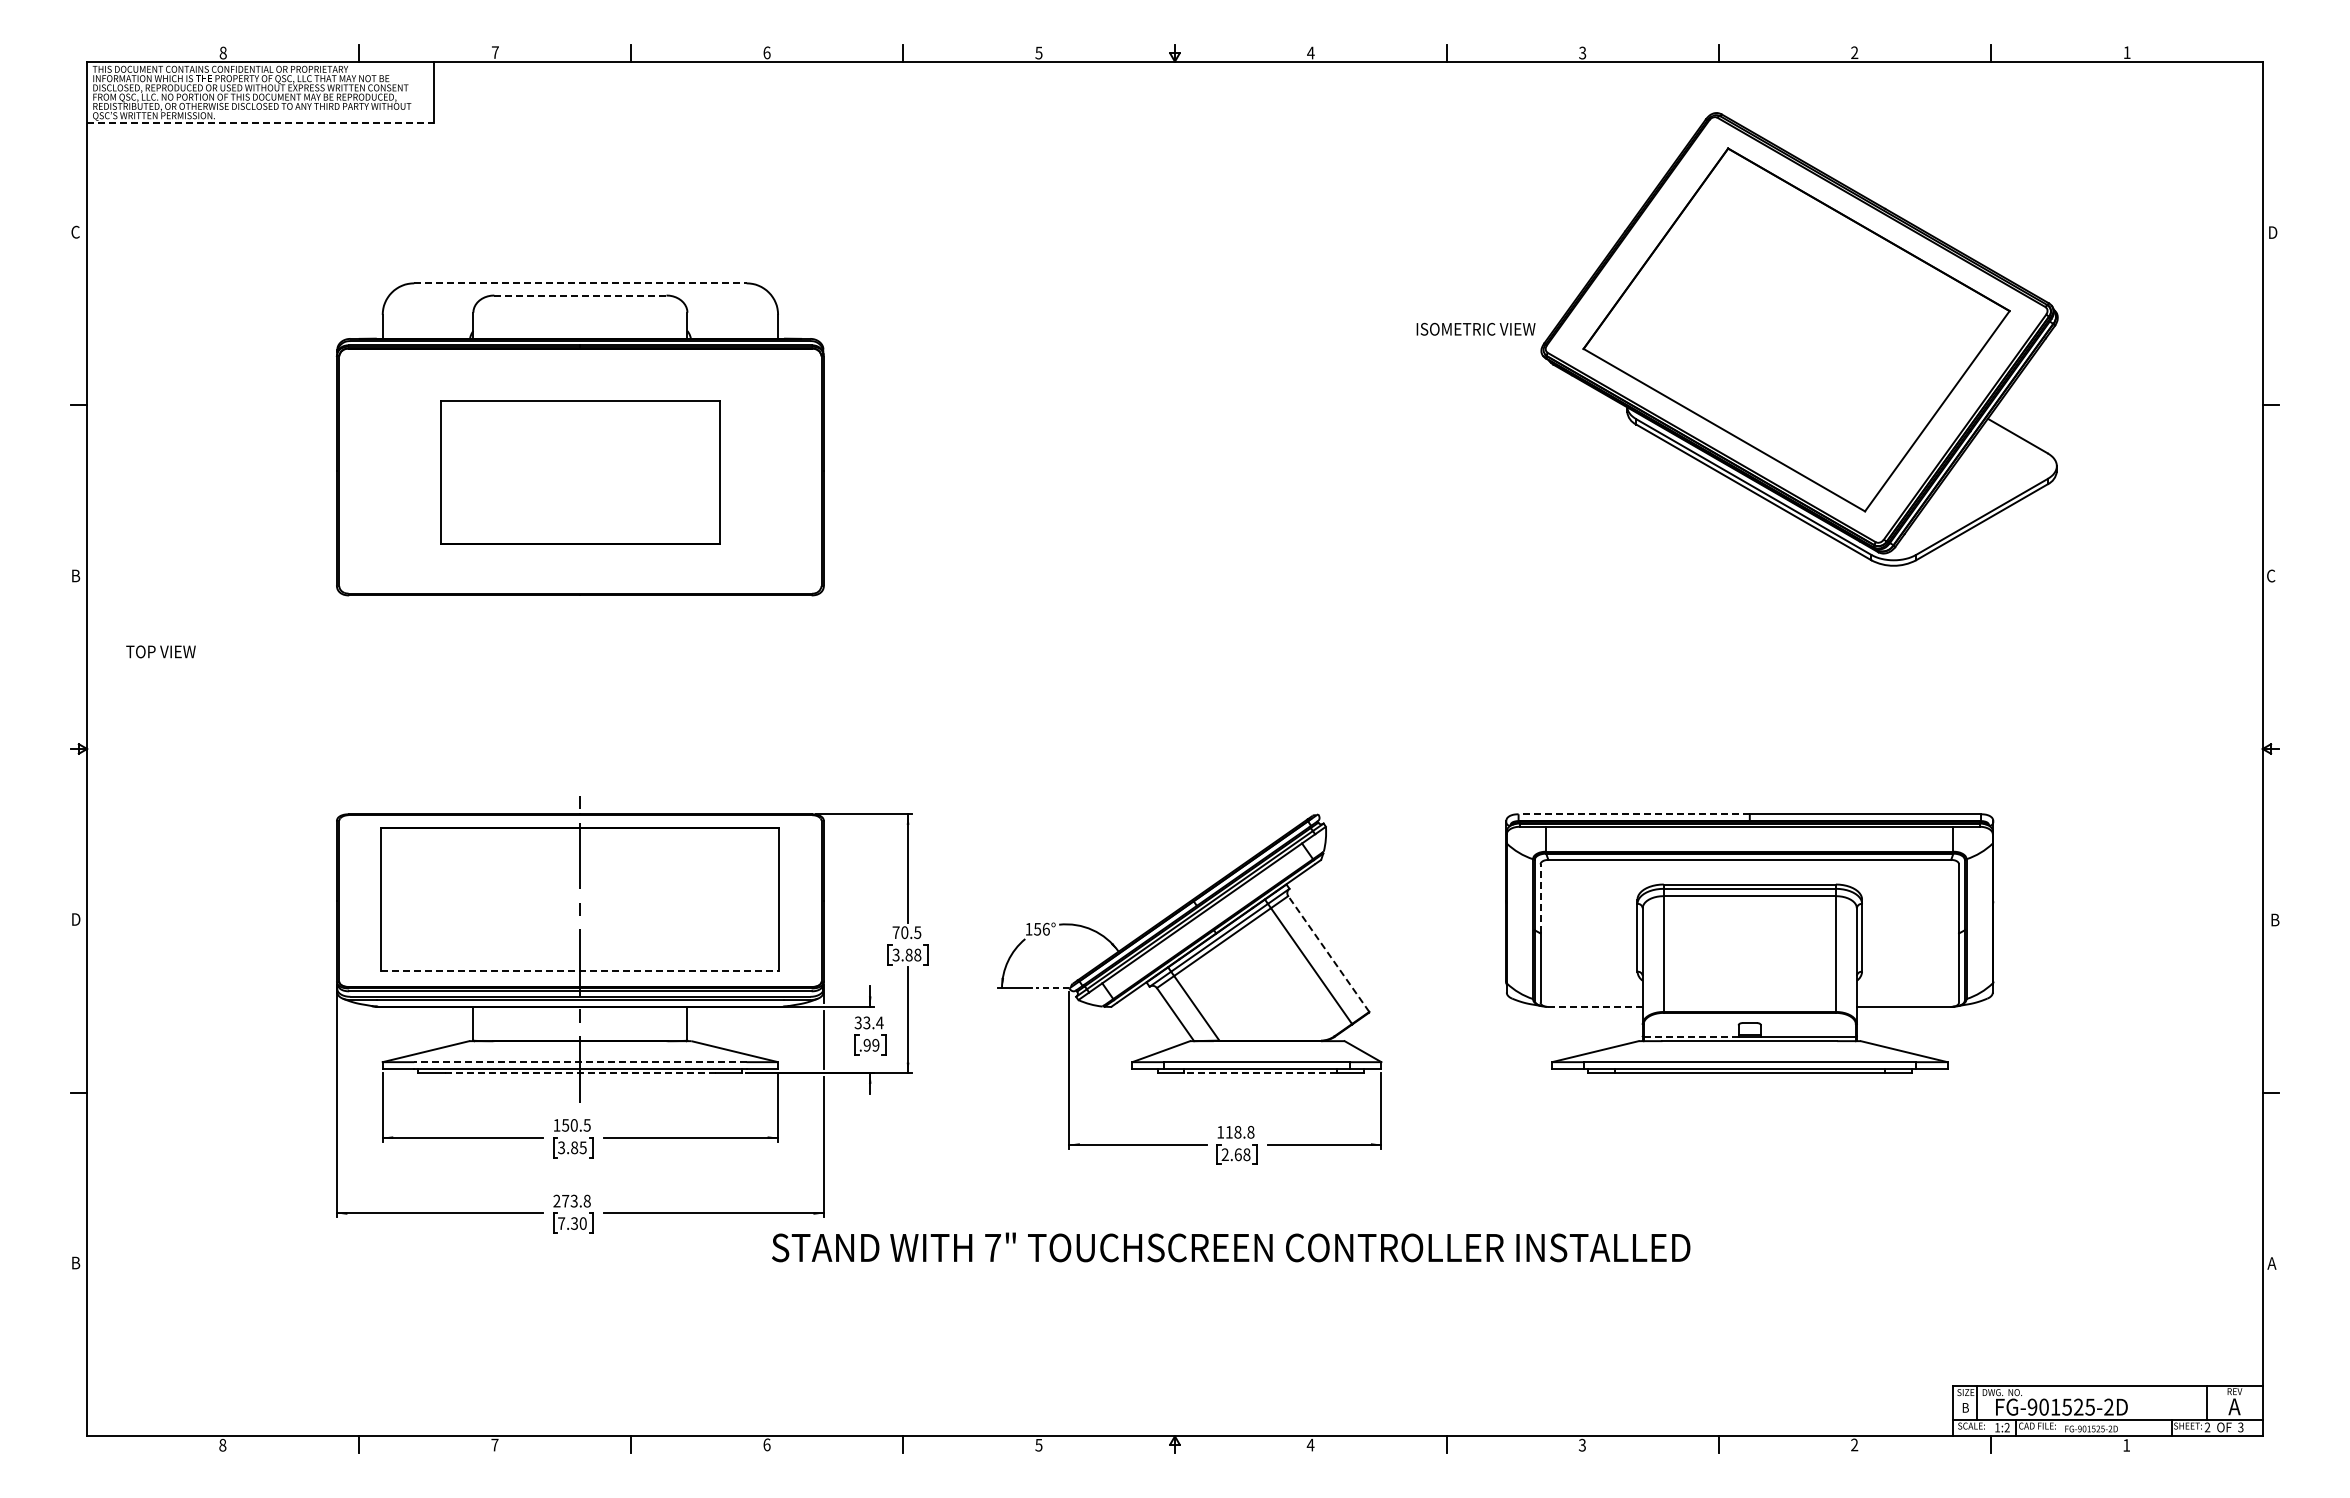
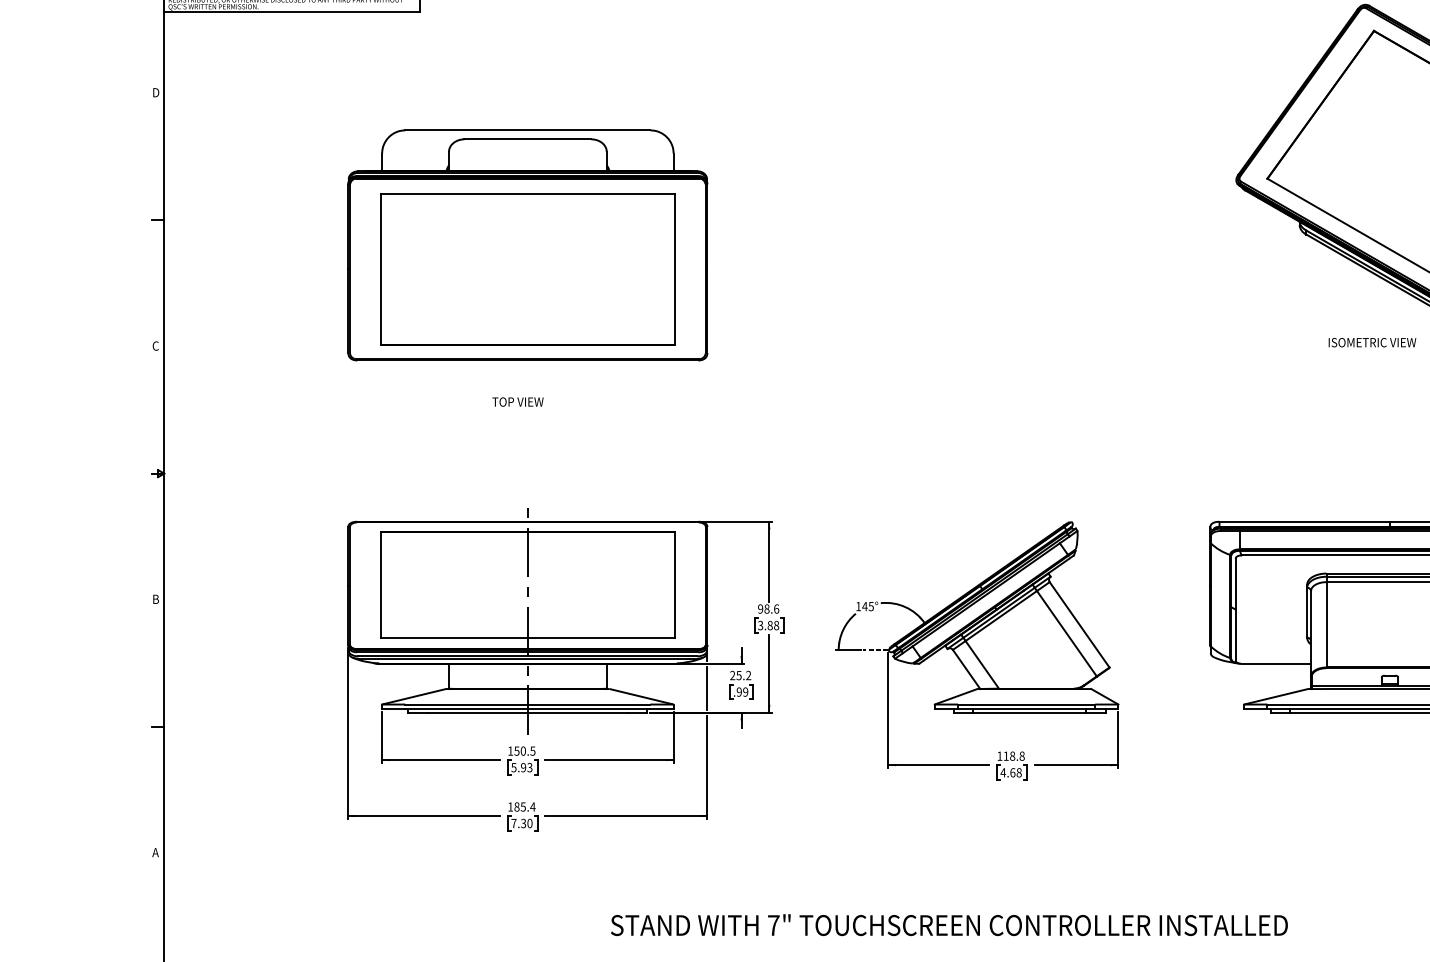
line: (260, 123) -> (292, 12), dashed -> solid
text: (75, 231) -> (155, 92), C -> D
line: (580, 283) -> (527, 130), dashed -> solid
line: (579, 295) -> (527, 139), dashed -> solid
text: (1475, 328) -> (1372, 342), moved
part: (579, 471) -> (527, 269), size x1.43
text: (75, 575) -> (155, 345), B -> C
text: (160, 651) -> (517, 401), moved
line: (1634, 814) -> (1304, 521), dashed -> solid
line: (1540, 898) -> (1235, 583), dashed -> solid
text: (76, 919) -> (156, 599), D -> B
text: (1041, 928) -> (867, 605), 156° -> 145°
text: (906, 932) -> (768, 608), 70.5 -> 98.6
line: (1328, 954) -> (1079, 625), dashed -> solid
line: (580, 971) -> (527, 637), dashed -> solid
line: (1595, 1006) -> (1276, 663), dashed -> solid
text: (868, 1022) -> (740, 675), 33.4 -> 25.2
line: (1691, 1036) -> (1346, 685), dashed -> solid
line: (579, 1062) -> (527, 704), dashed -> solid
line: (579, 1073) -> (527, 712), dashed -> solid
line: (1260, 1073) -> (1029, 712), dashed -> solid
text: (572, 1147) -> (522, 767), 3.85 -> 5.93
text: (1225, 1154) -> (1003, 772), 2.68 -> 4.68
text: (572, 1200) -> (522, 806), 273.8 -> 185.4
text: (1231, 1247) -> (949, 925), moved
text: (75, 1262) -> (155, 852), B -> A

